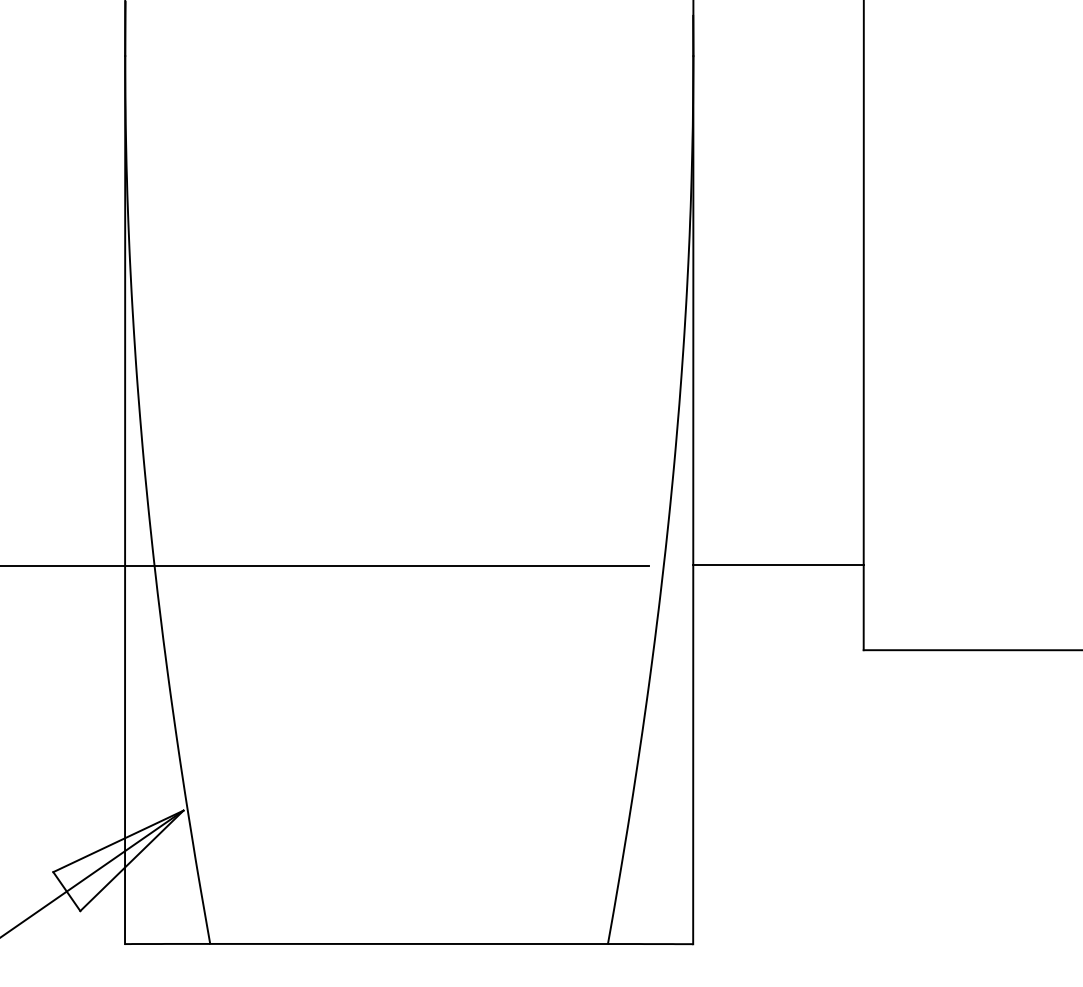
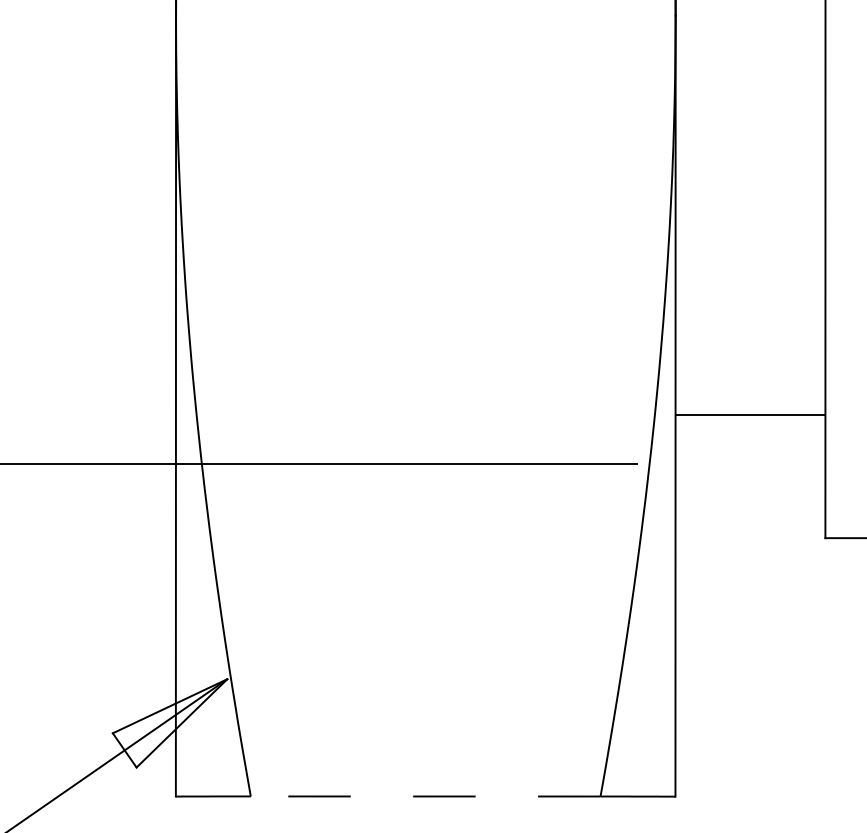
line: (778, 564) -> (750, 414), moved
line: (409, 943) -> (426, 796), solid -> dashed

